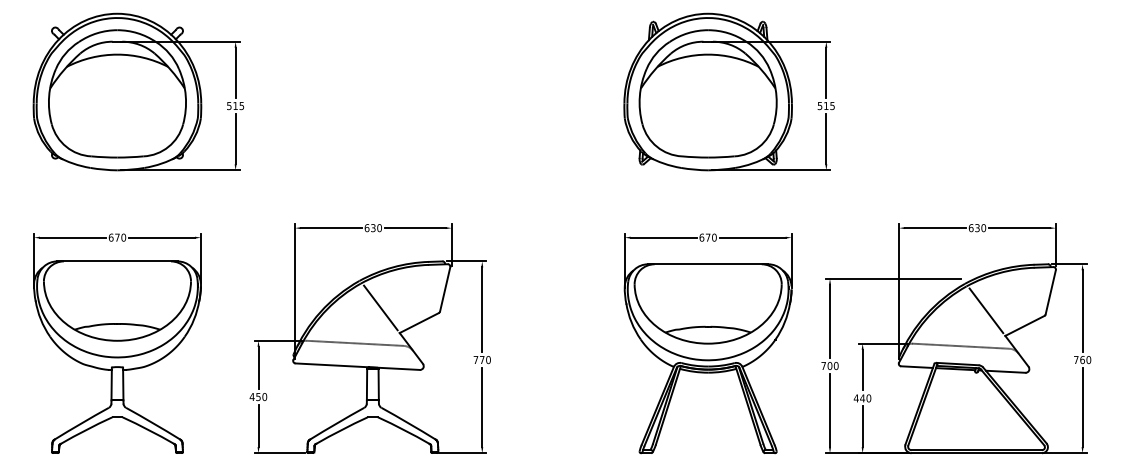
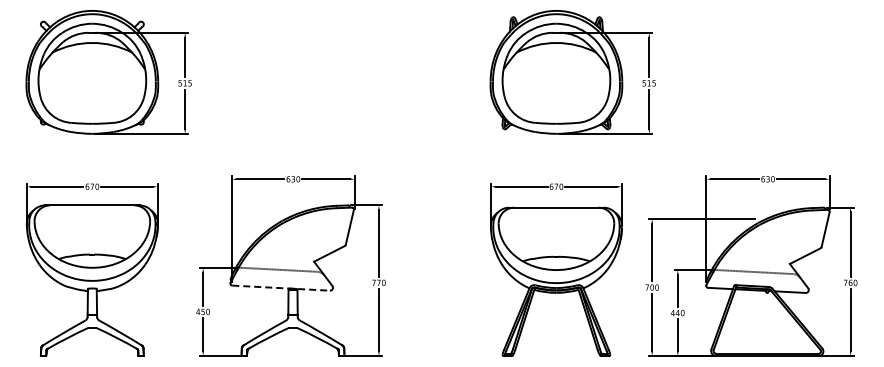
line: (381, 307) -> (299, 241), removed
line: (985, 309) -> (774, 243), removed
line: (358, 367) -> (281, 288), solid -> dashed

